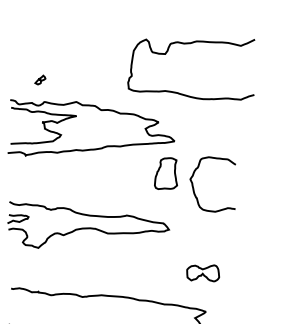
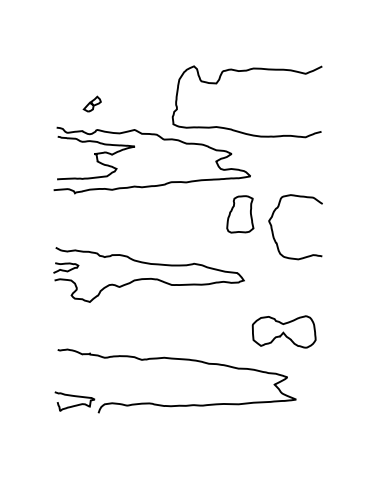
curve: (190, 43) -> (246, 71), moved
part: (39, 79) -> (91, 103), size x1.43
part: (202, 272) -> (283, 331), size x1.67

